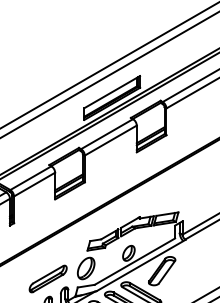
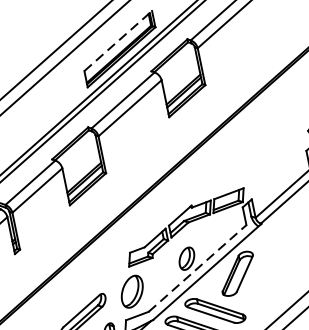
line: (112, 91) -> (118, 40), solid -> dashed
line: (135, 261) -> (198, 268), solid -> dashed

